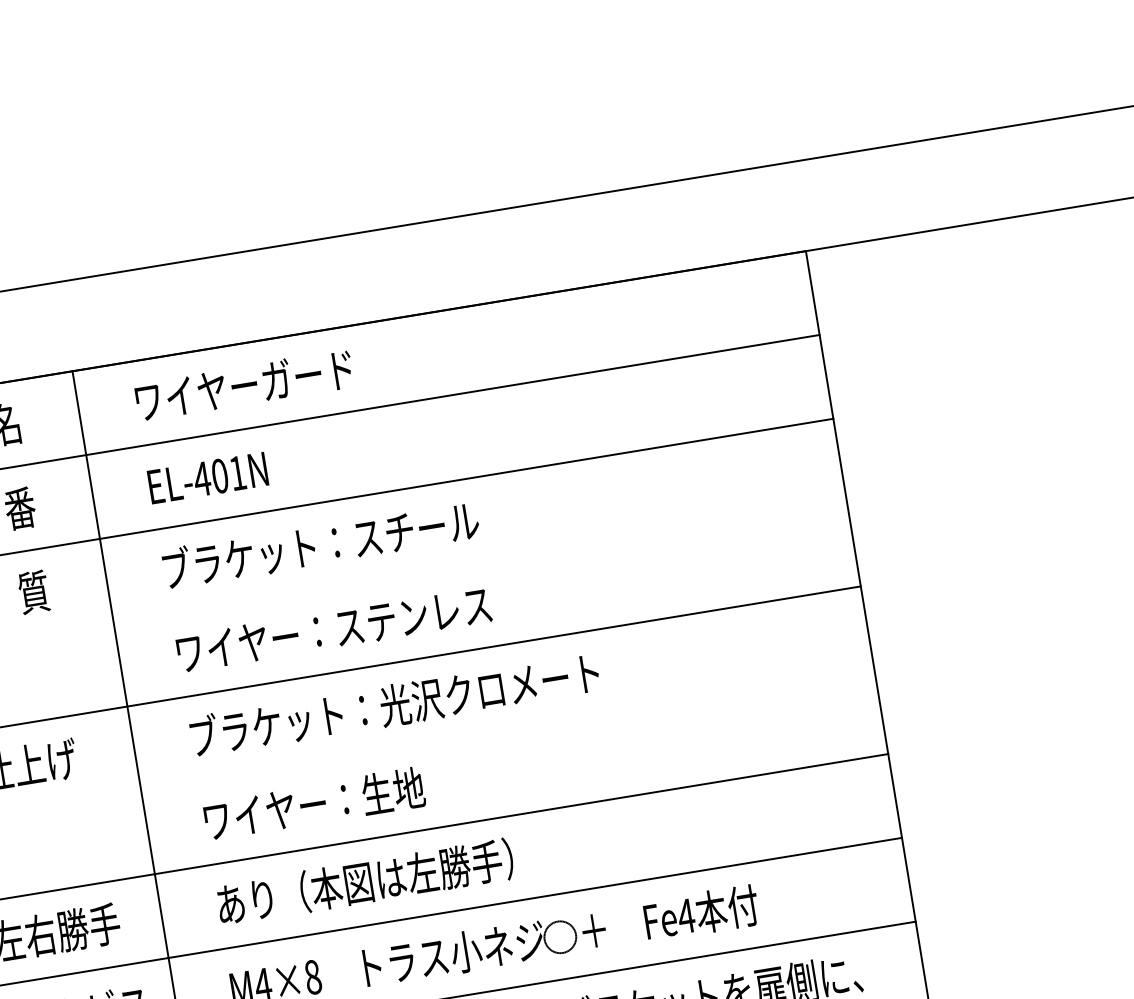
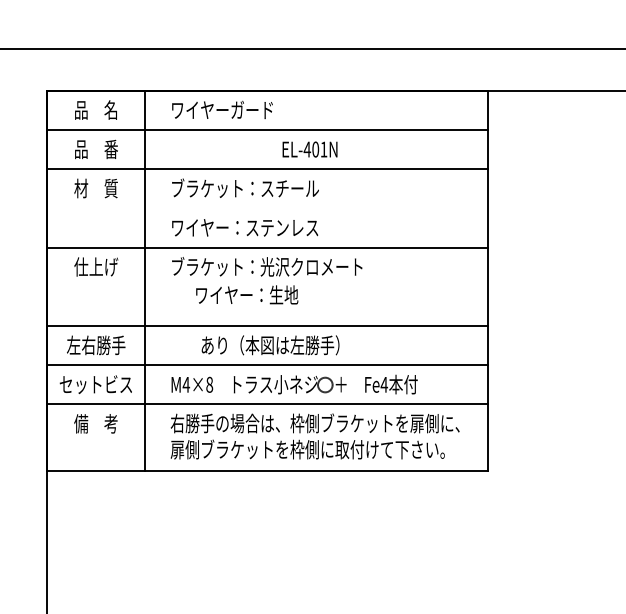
text: (206, 478) -> (309, 149), moved
text: (314, 802) -> (247, 294), moved
text: (365, 882) -> (270, 345), moved

